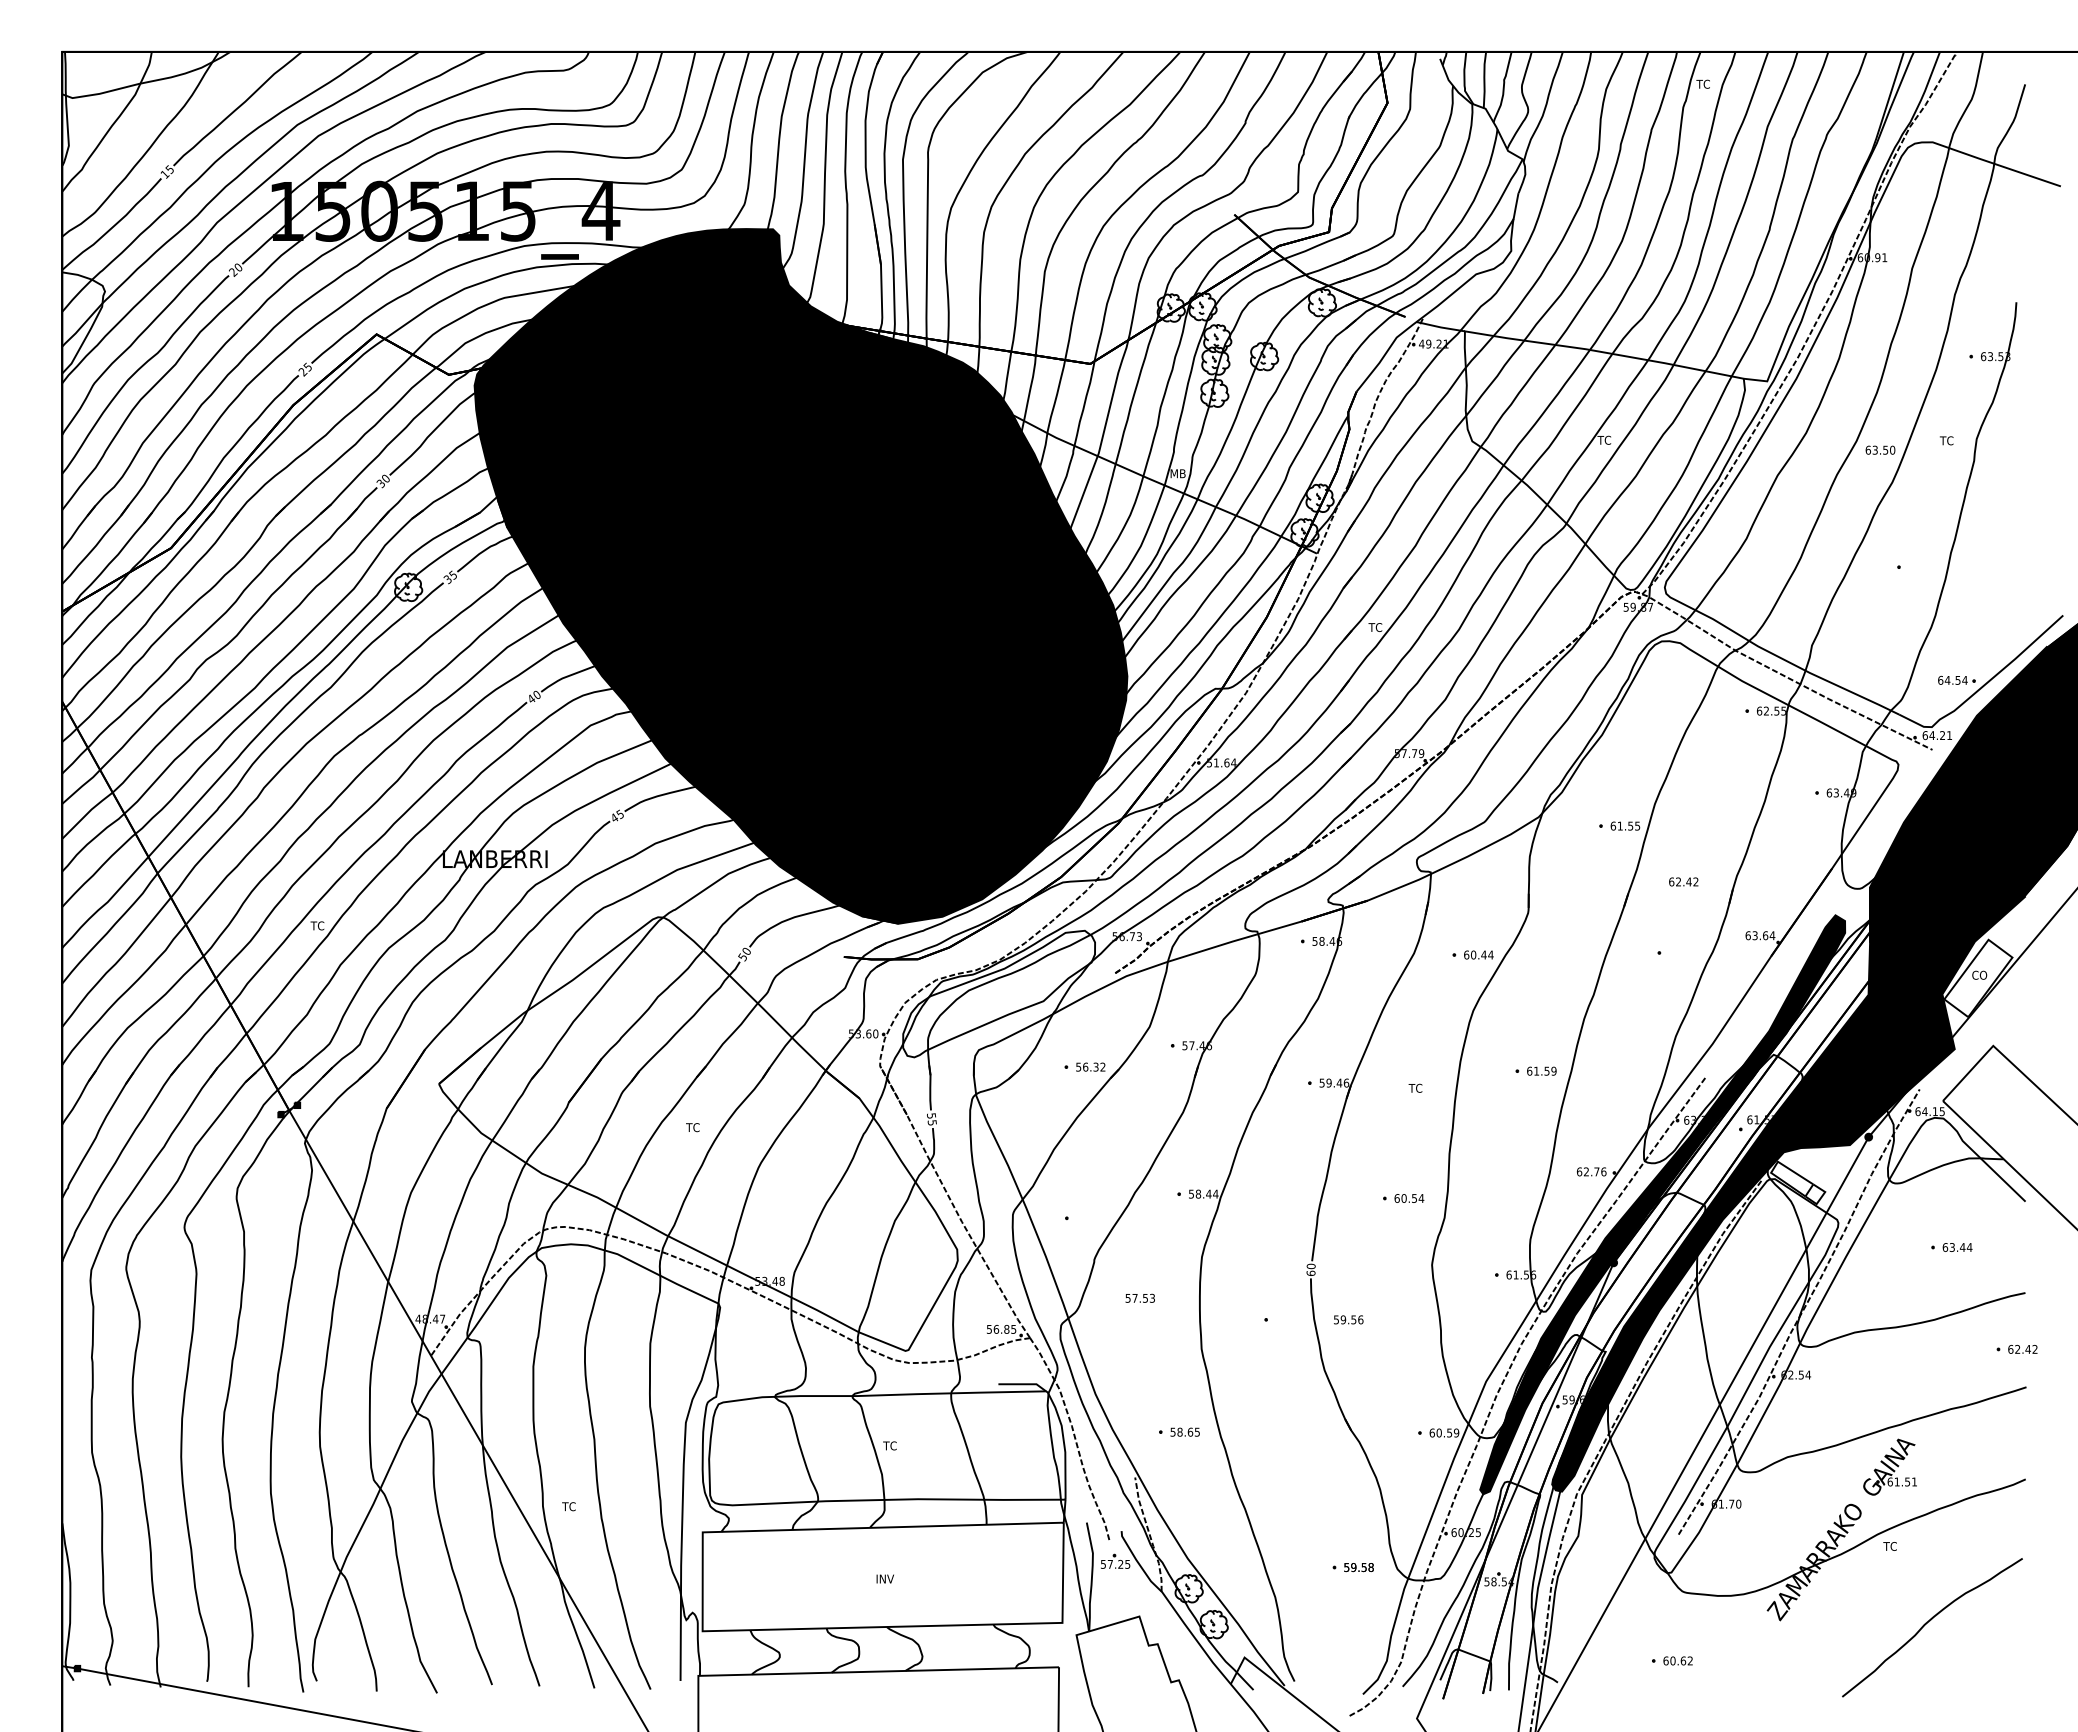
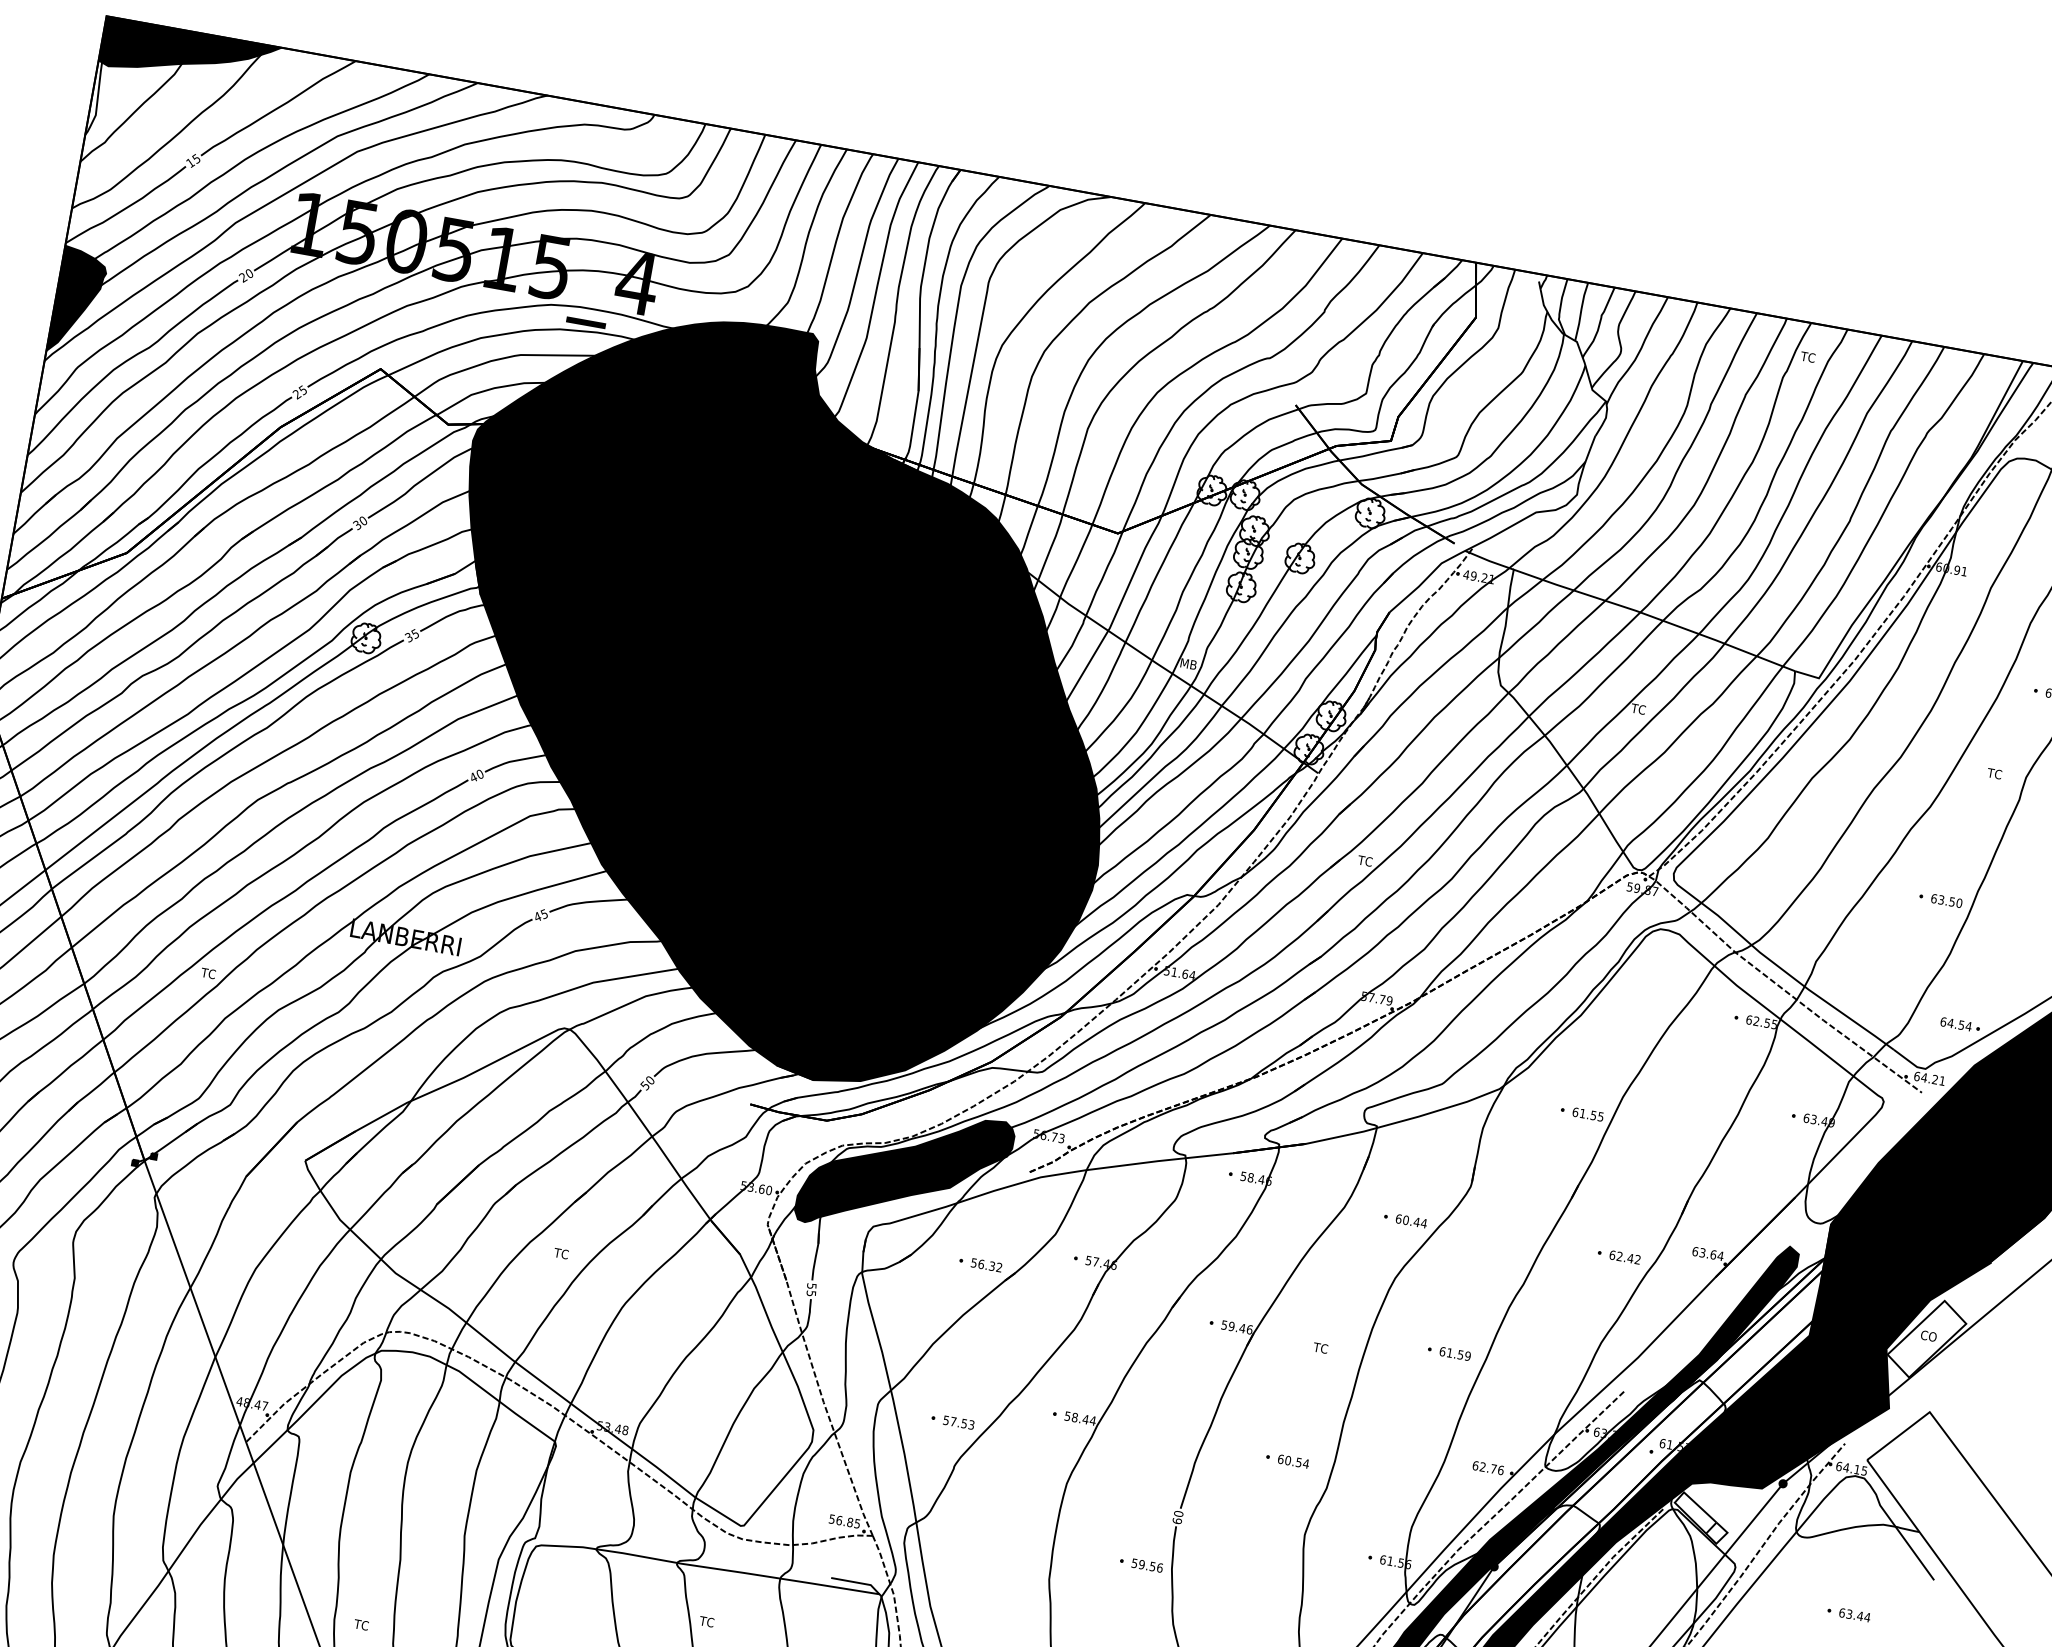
fill: (146, 74) -> (189, 55), added
fill: (83, 322) -> (77, 301), added
text: (1880, 449) -> (1946, 900), moved
text: (1683, 881) -> (1624, 1256), moved
fill: (999, 993) -> (905, 1171), added
text: (1139, 1297) -> (958, 1421), moved
text: (1348, 1319) -> (1147, 1565), moved

